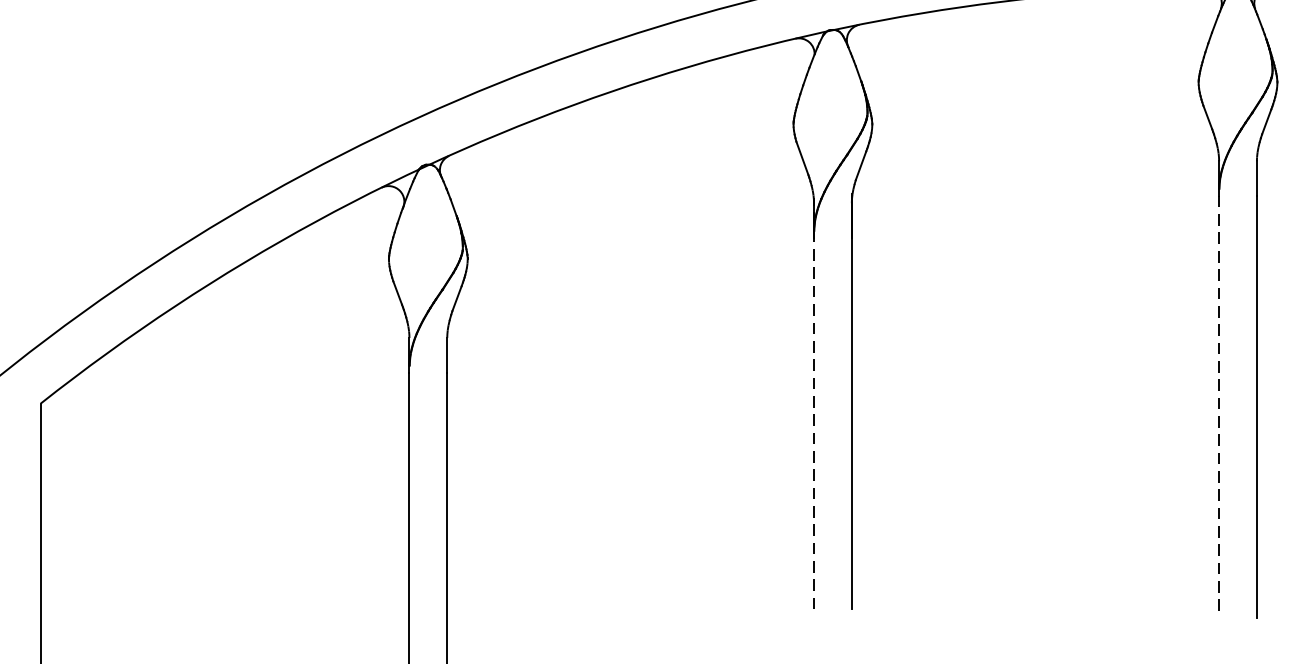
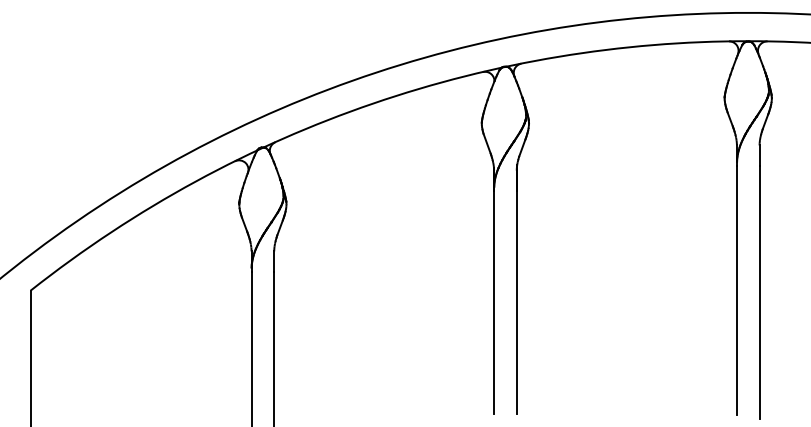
line: (814, 403) -> (494, 290), dashed -> solid
line: (1218, 403) -> (736, 290), dashed -> solid

